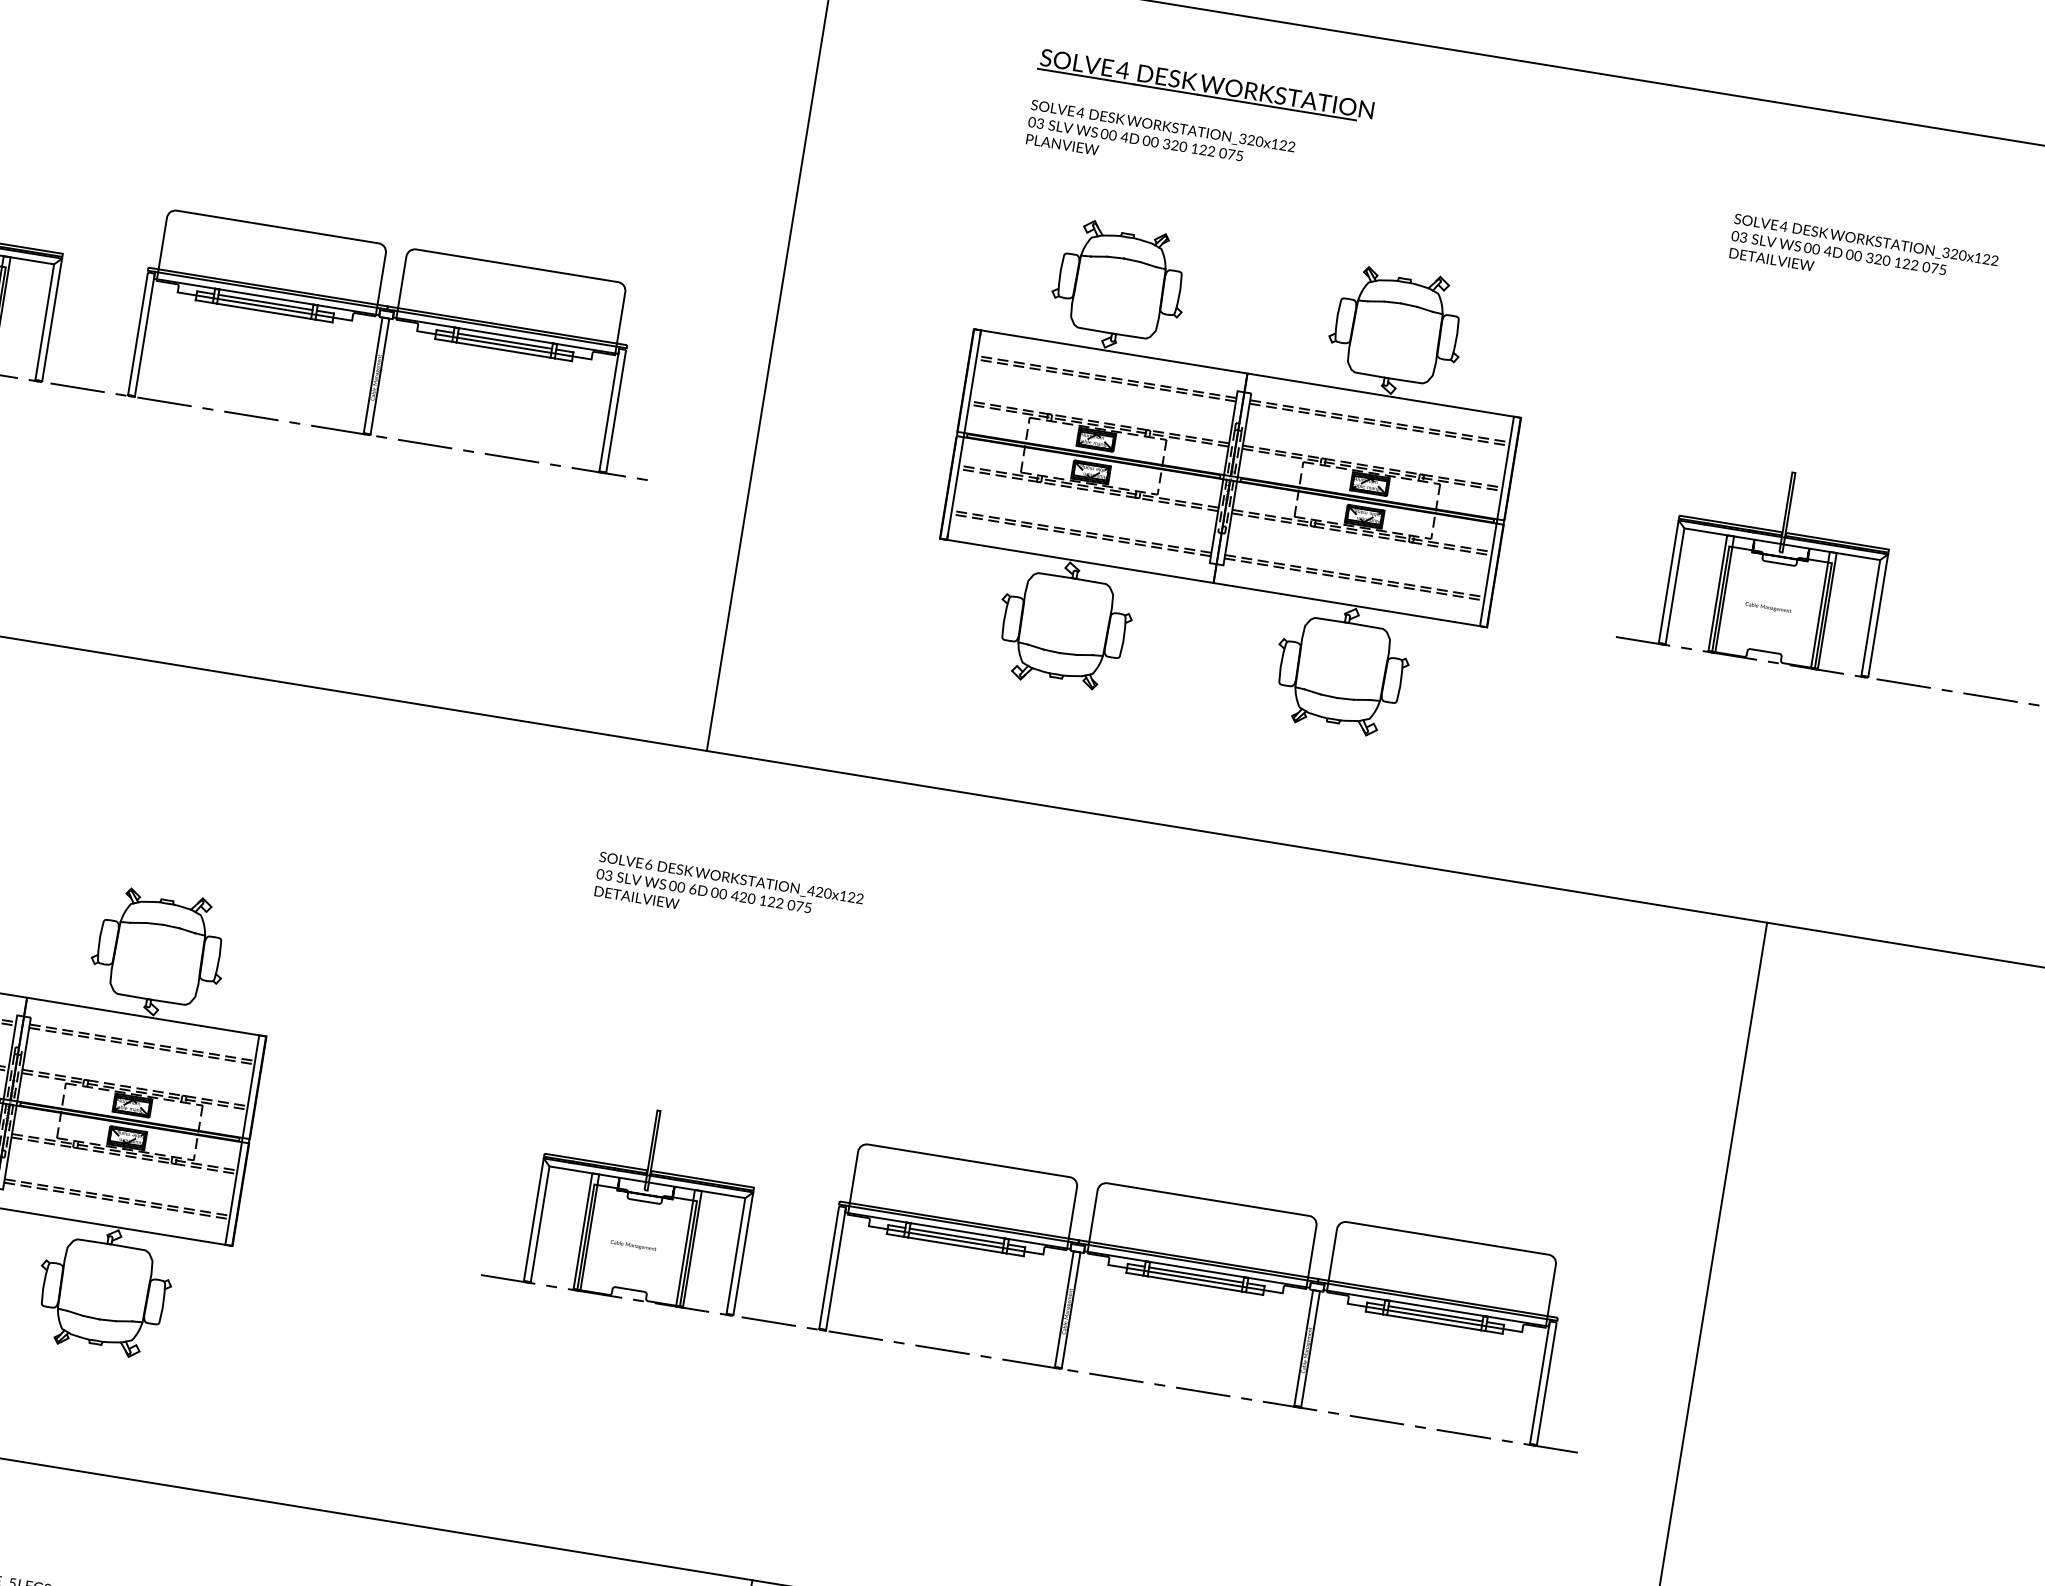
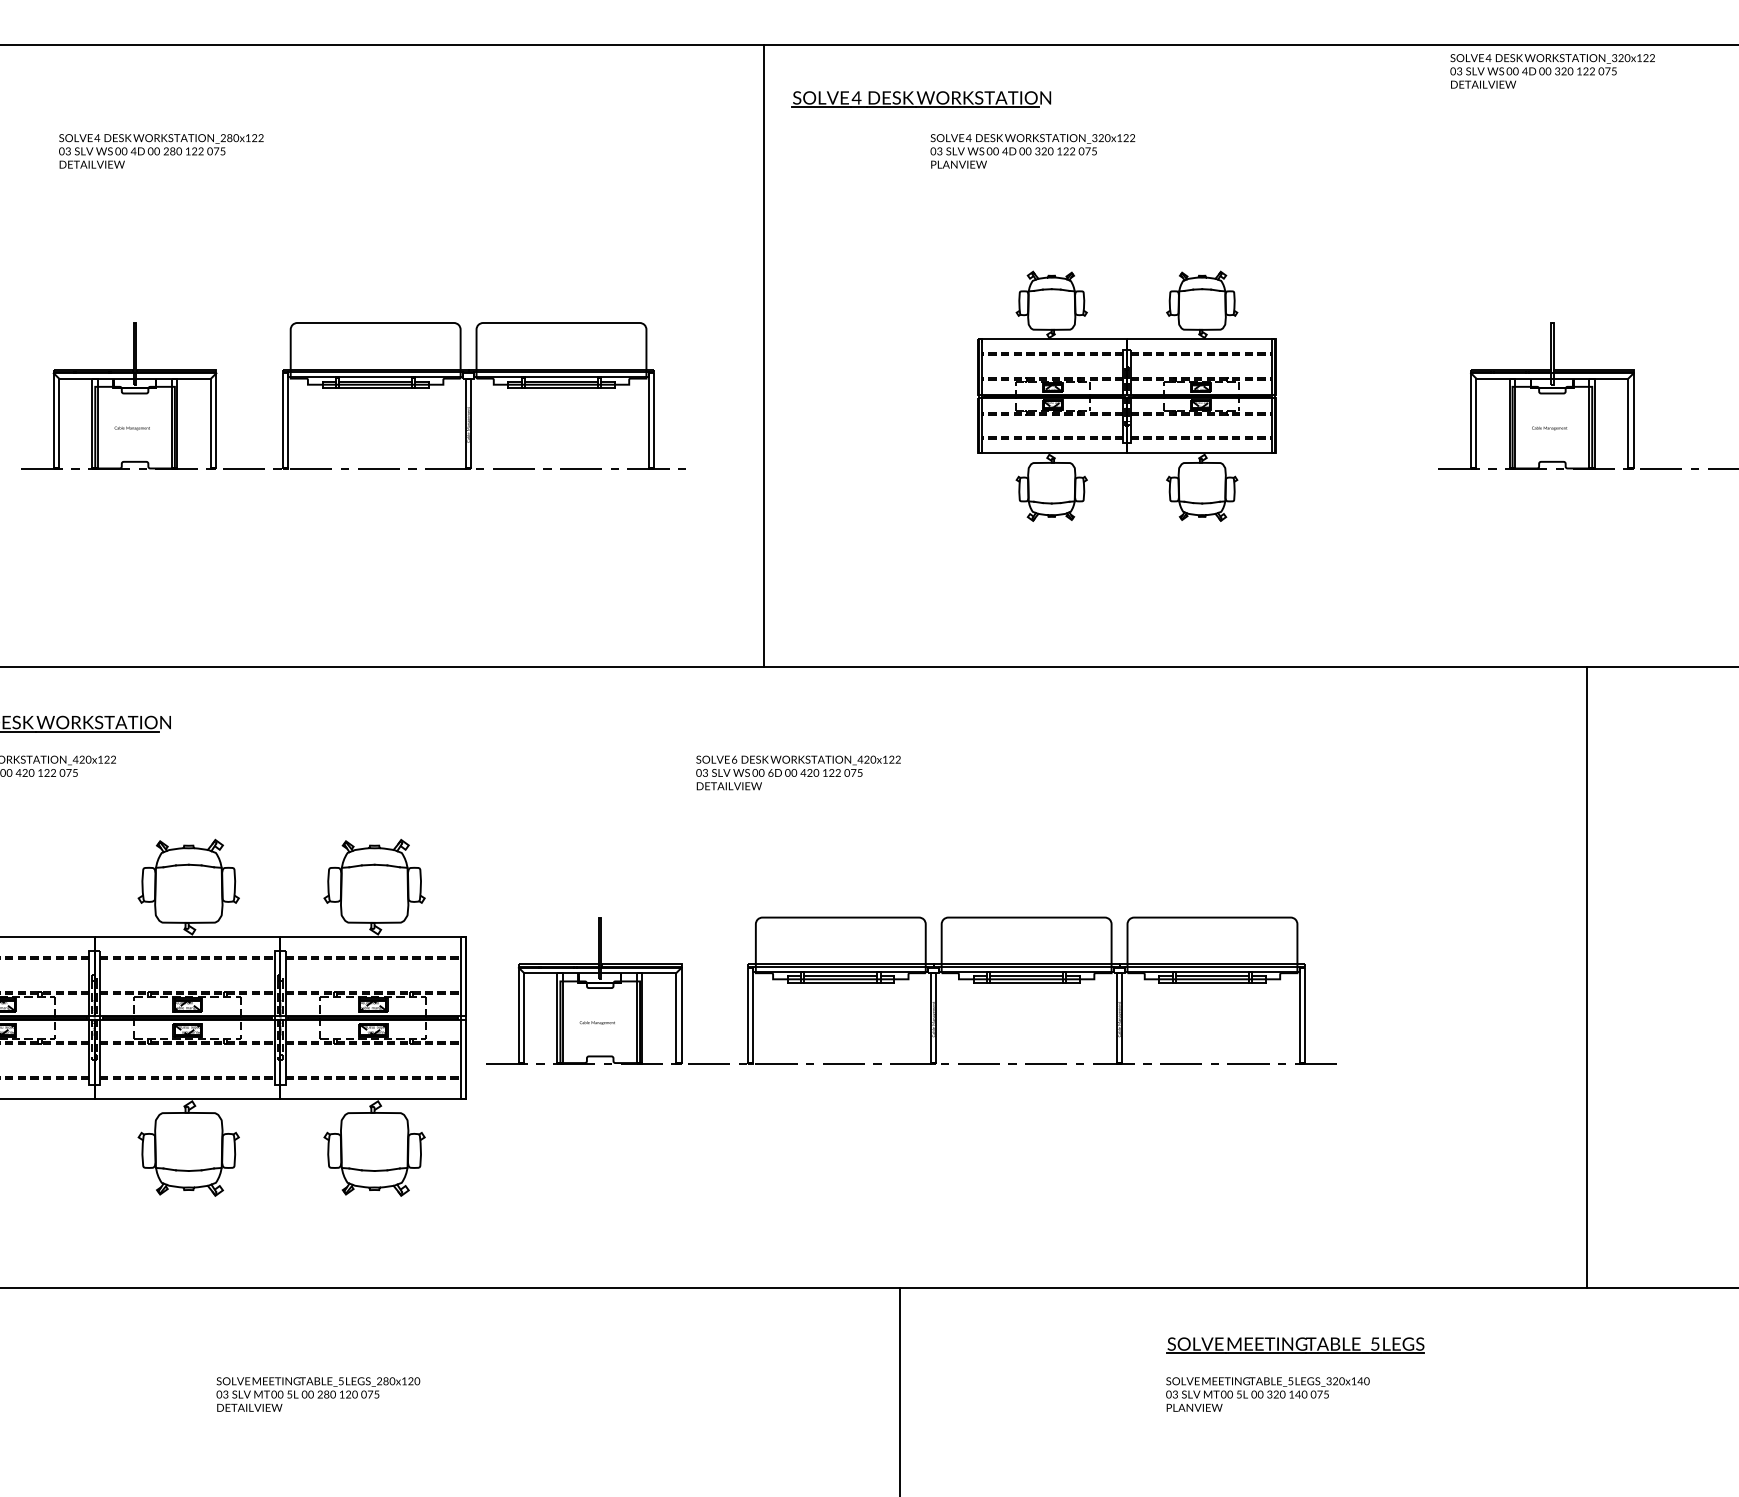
part: (1206, 85) -> (921, 99), moved
text: (1863, 257) -> (1552, 71), moved
part: (1229, 478) -> (1126, 396), size x0.7
part: (1044, 1256) -> (909, 980), moved

